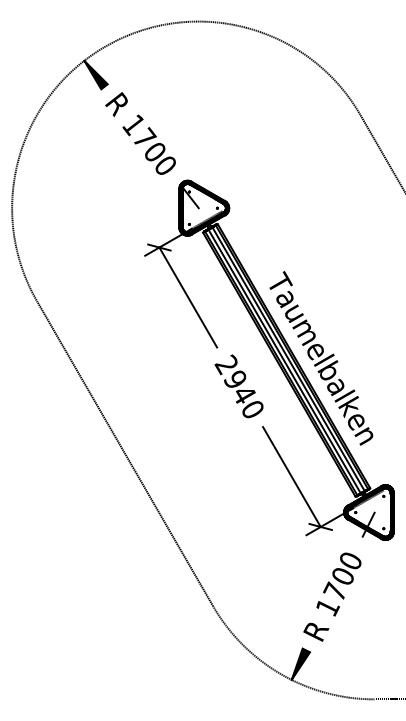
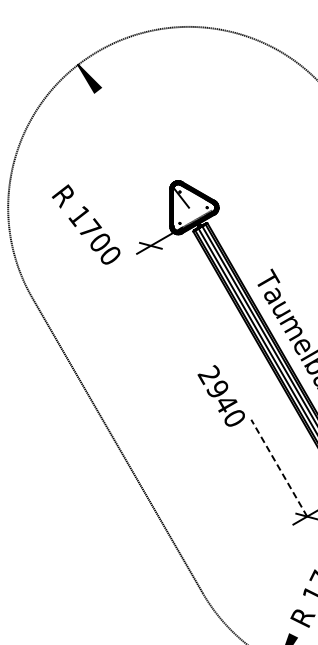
text: (140, 133) -> (86, 224), moved
line: (188, 297) -> (179, 294), removed
text: (238, 386) -> (220, 395), moved
line: (291, 477) -> (278, 468), solid -> dashed

